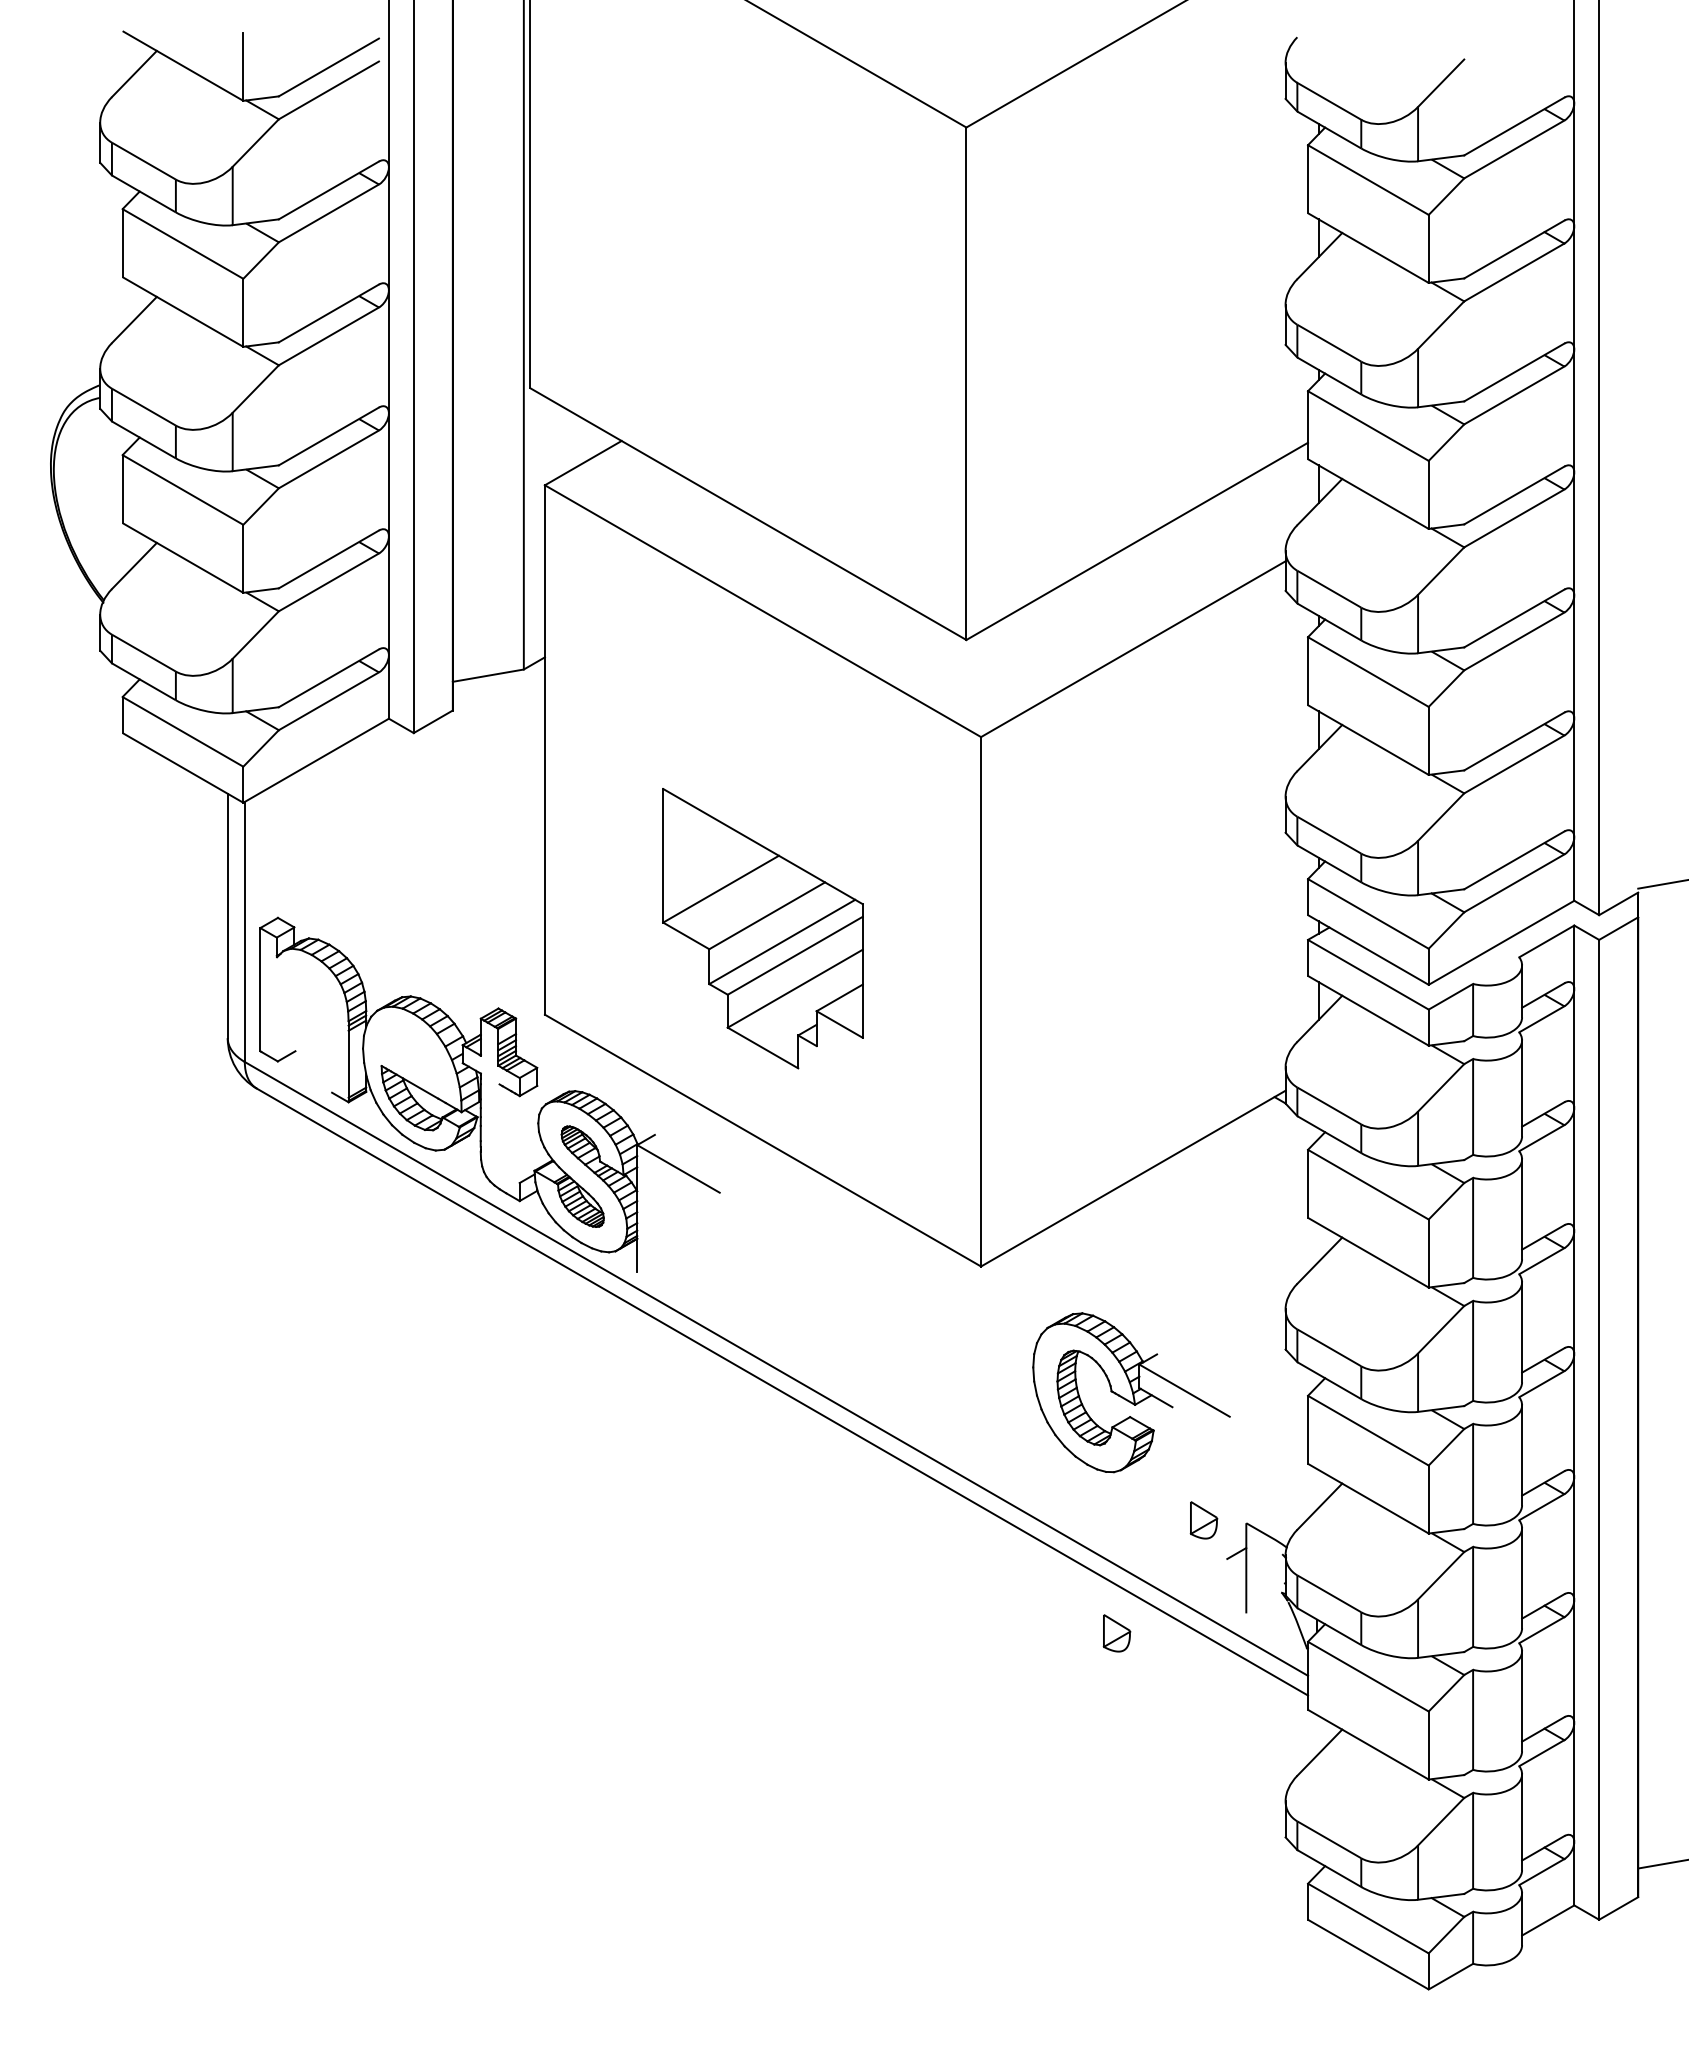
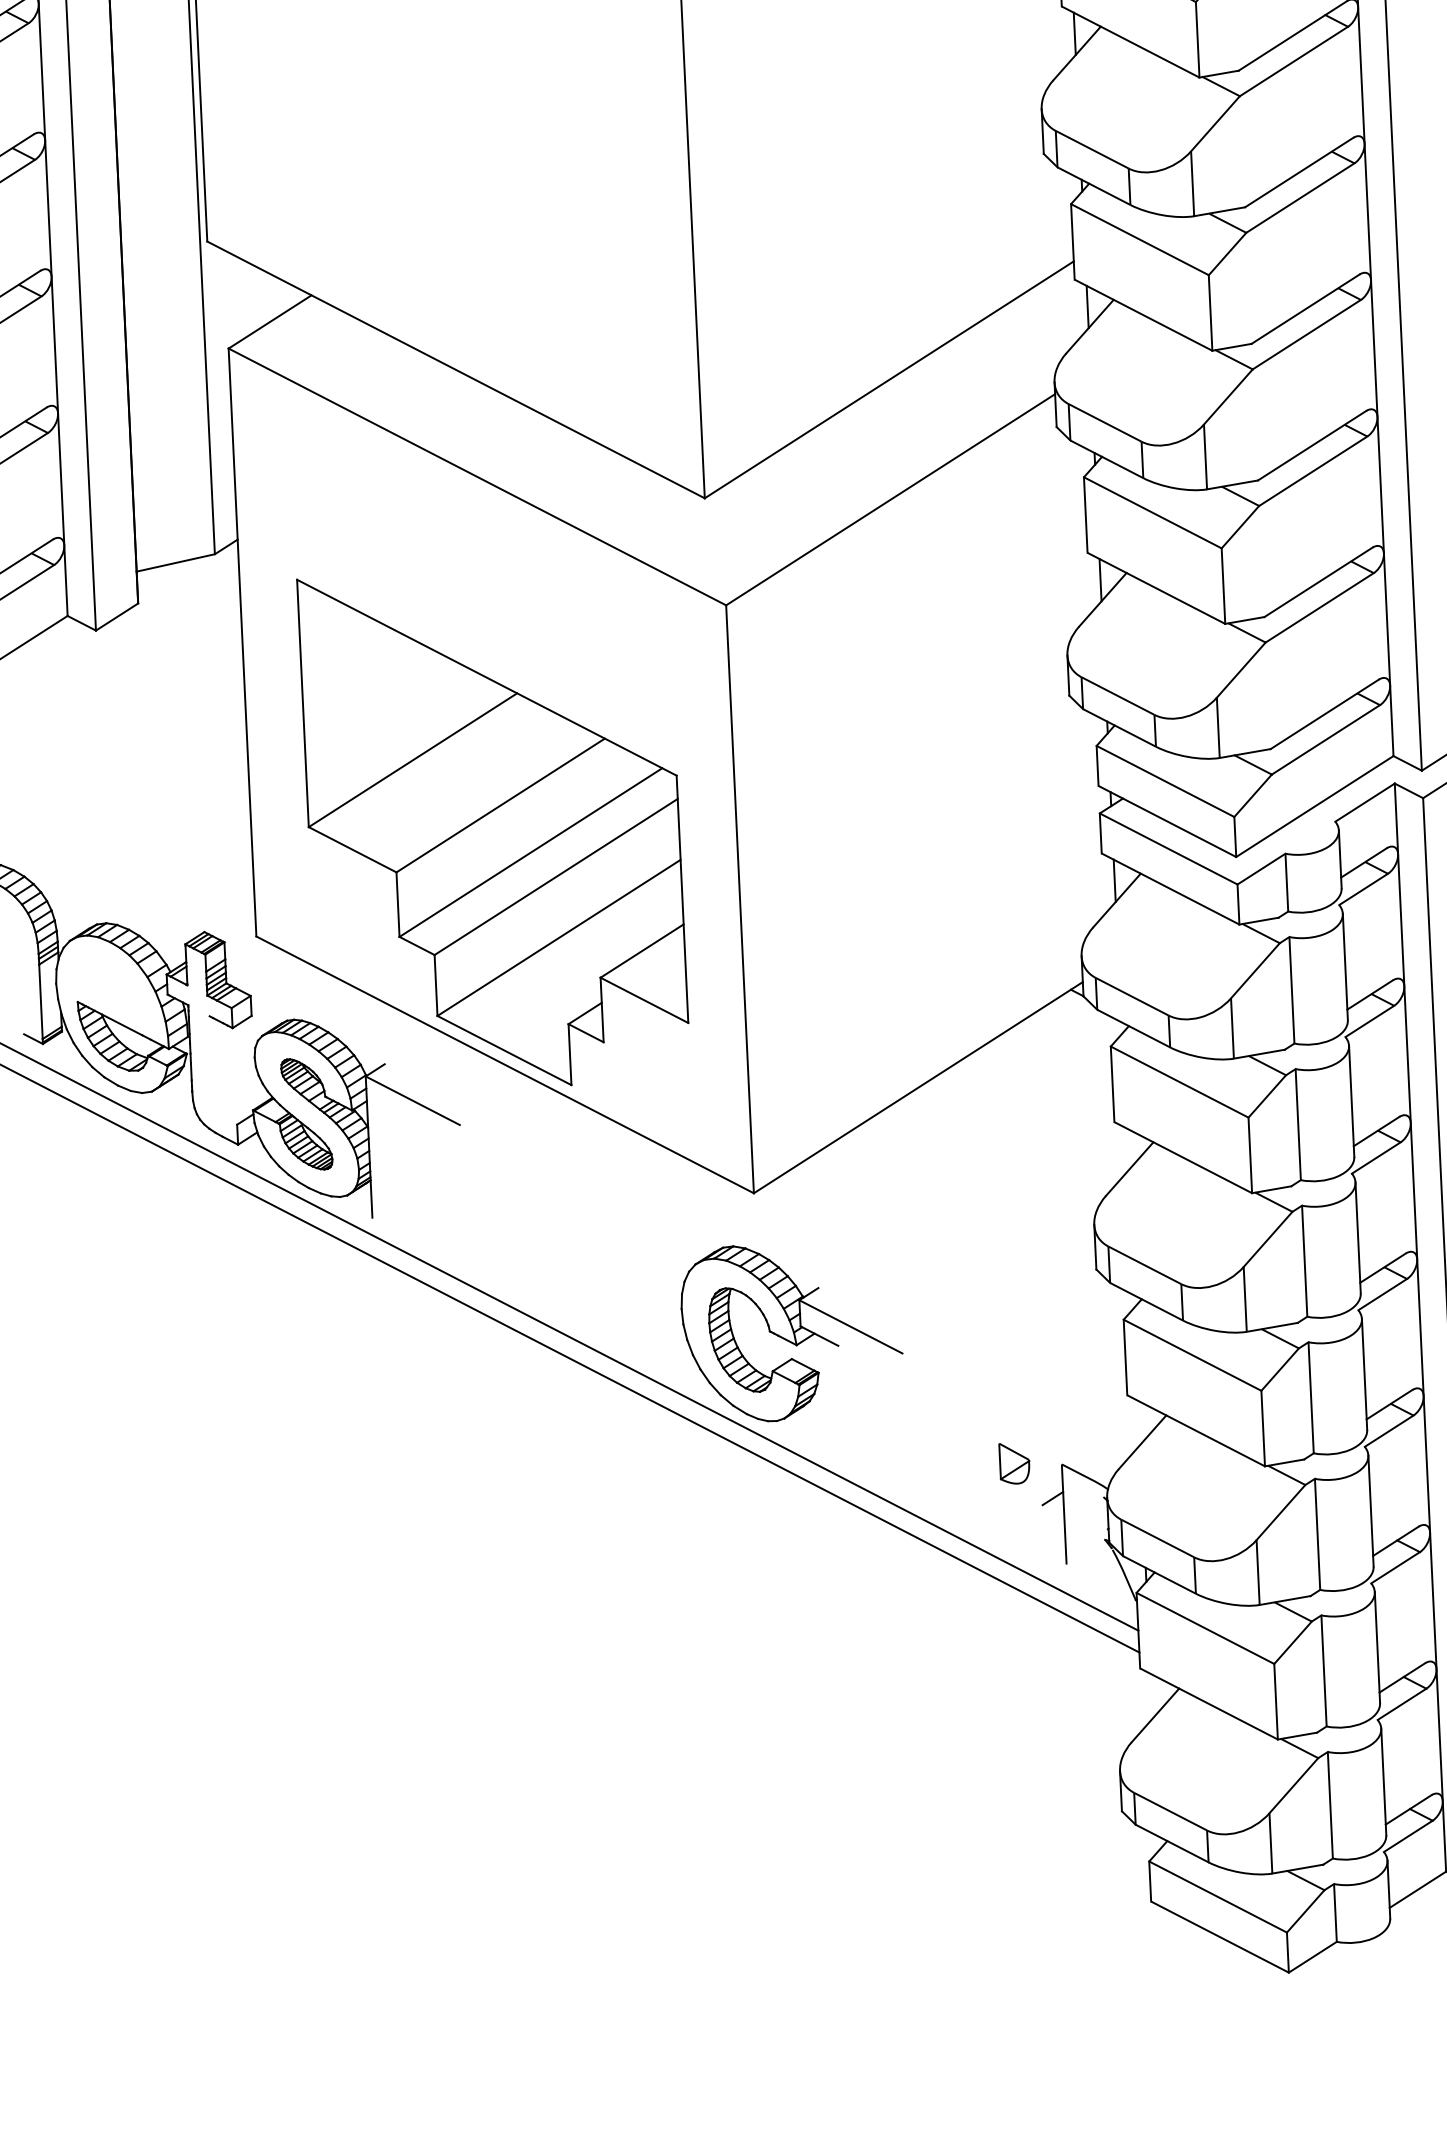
part: (762, 928) -> (493, 829), size x1.67
part: (1131, 1392) -> (792, 1331), moved
part: (1116, 1633) -> (923, 1593), removed

